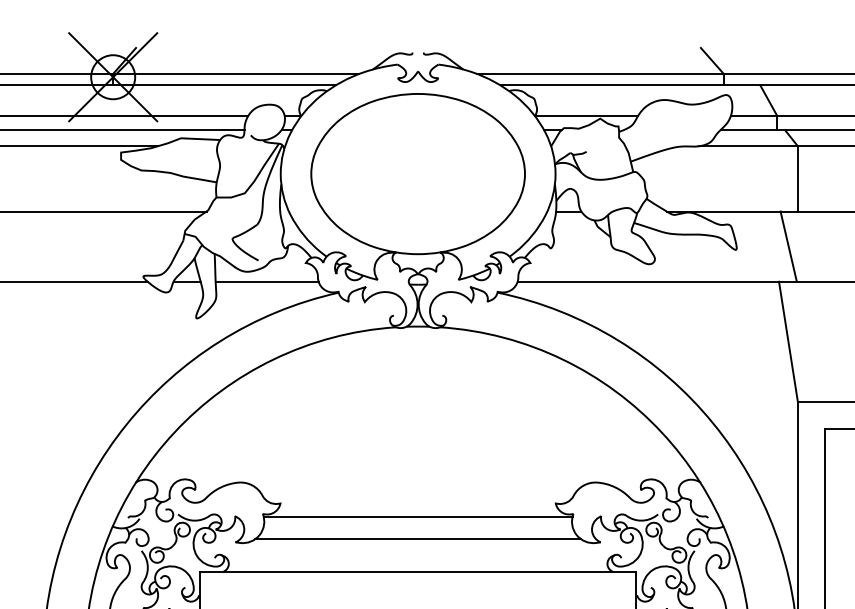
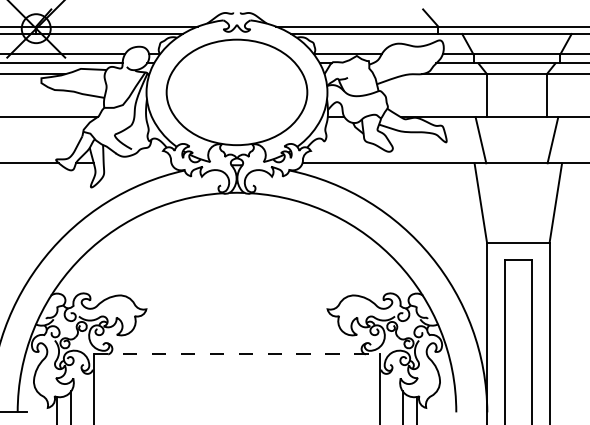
line: (266, 282) -> (137, 163), removed
line: (417, 517) -> (236, 318), removed
line: (417, 538) -> (236, 332), removed
line: (418, 572) -> (237, 354), solid -> dashed

